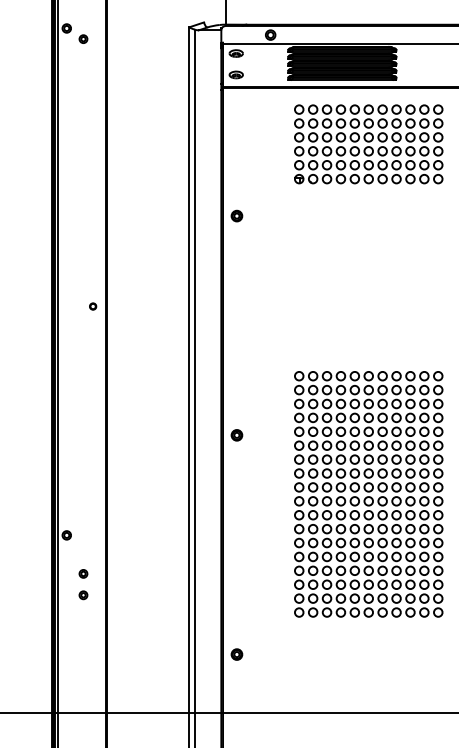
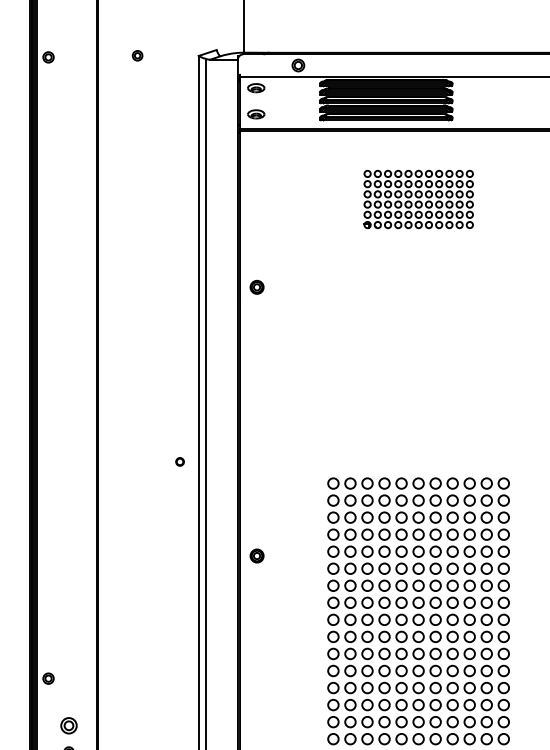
part: (83, 38) -> (137, 54), moved
part: (368, 144) -> (418, 199), size x0.6
part: (93, 306) -> (180, 461), moved
part: (83, 573) -> (69, 725), size x1.6

